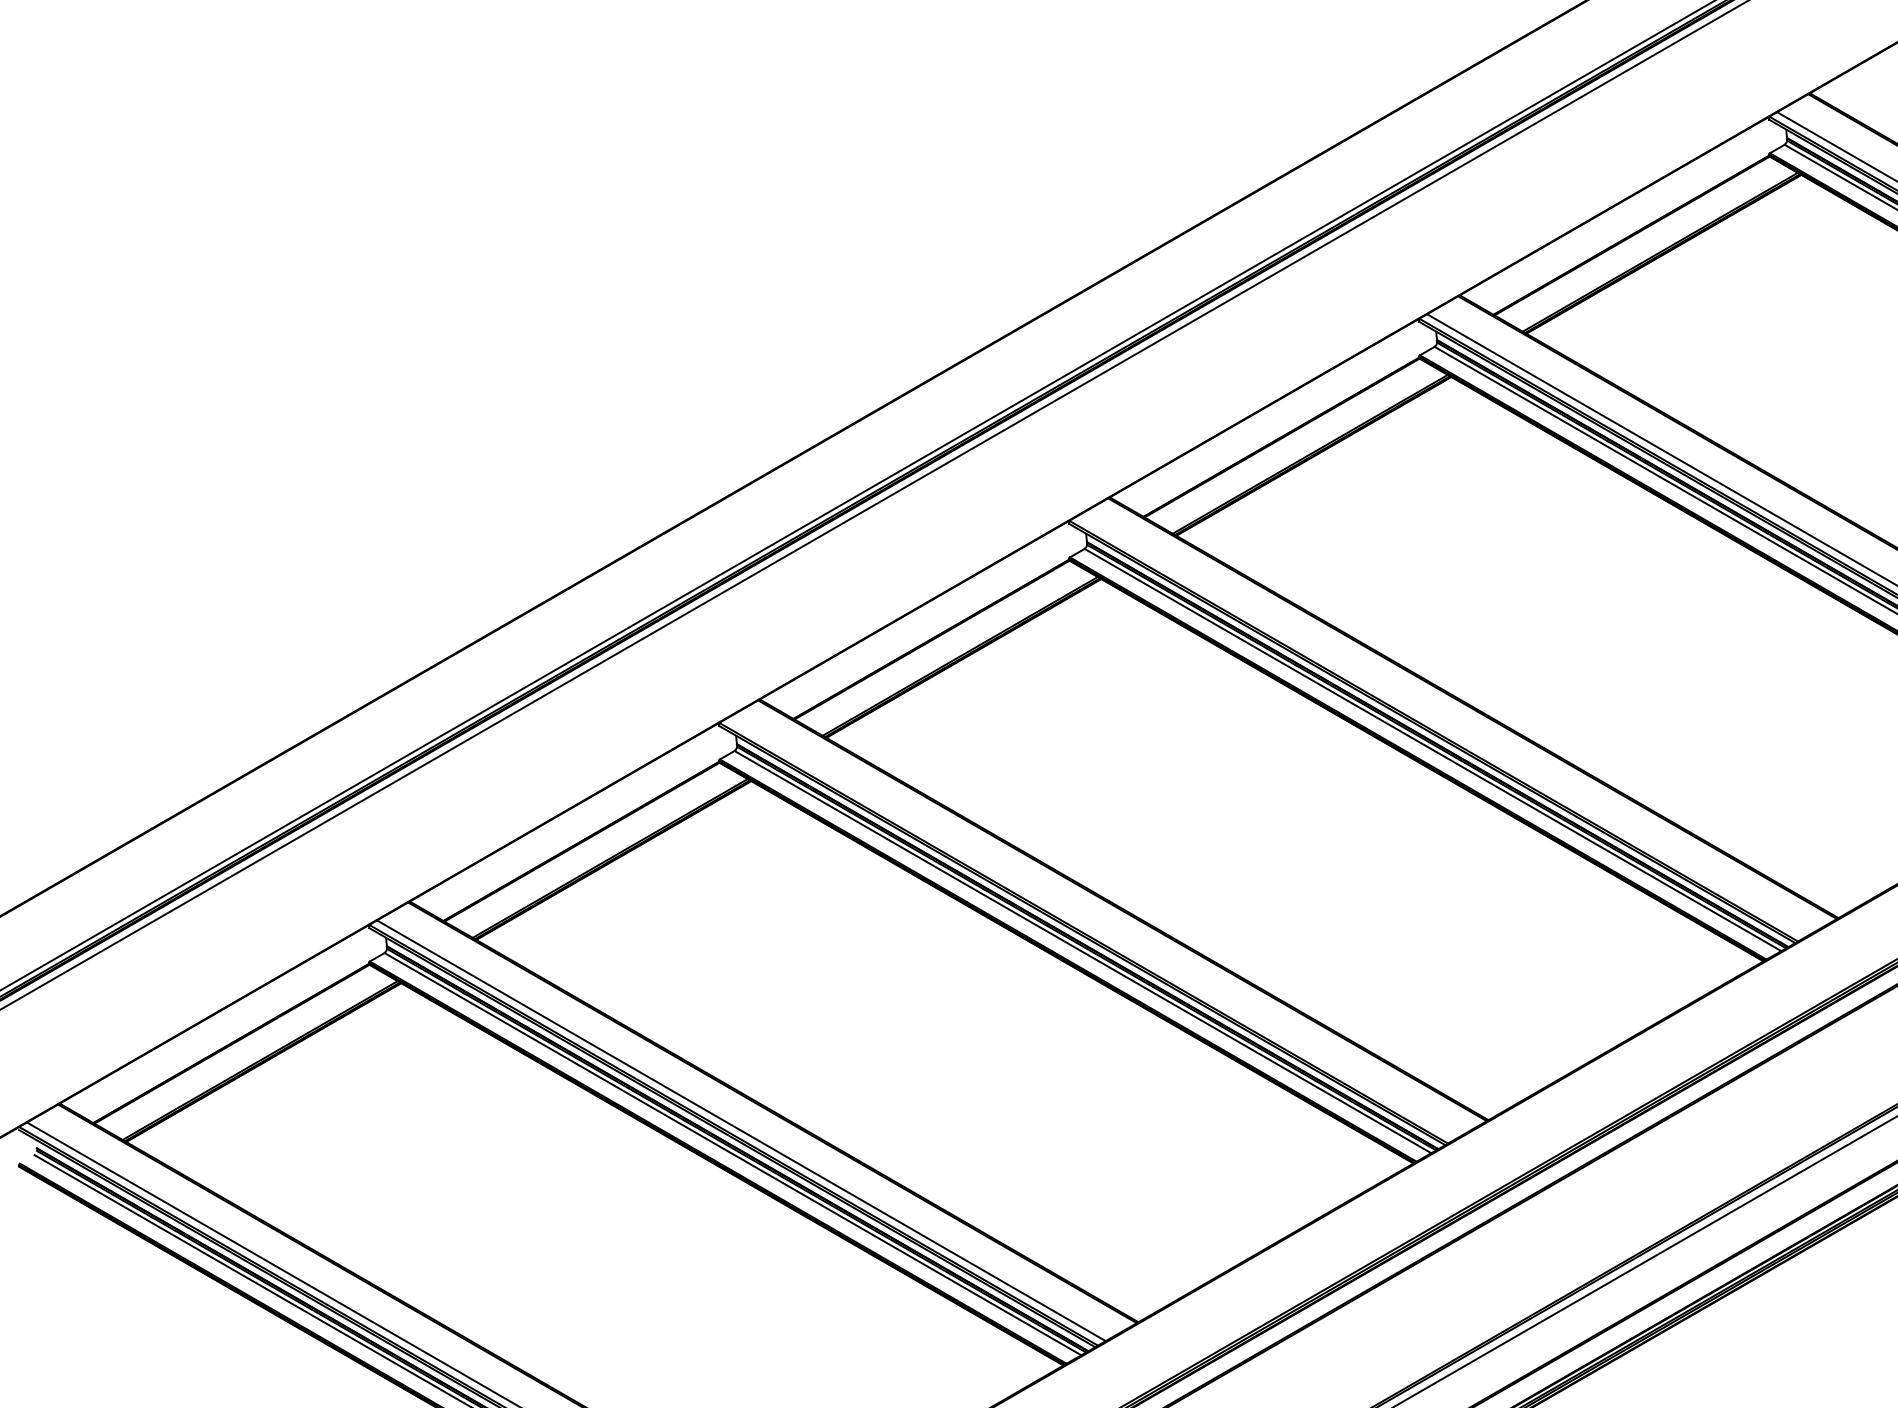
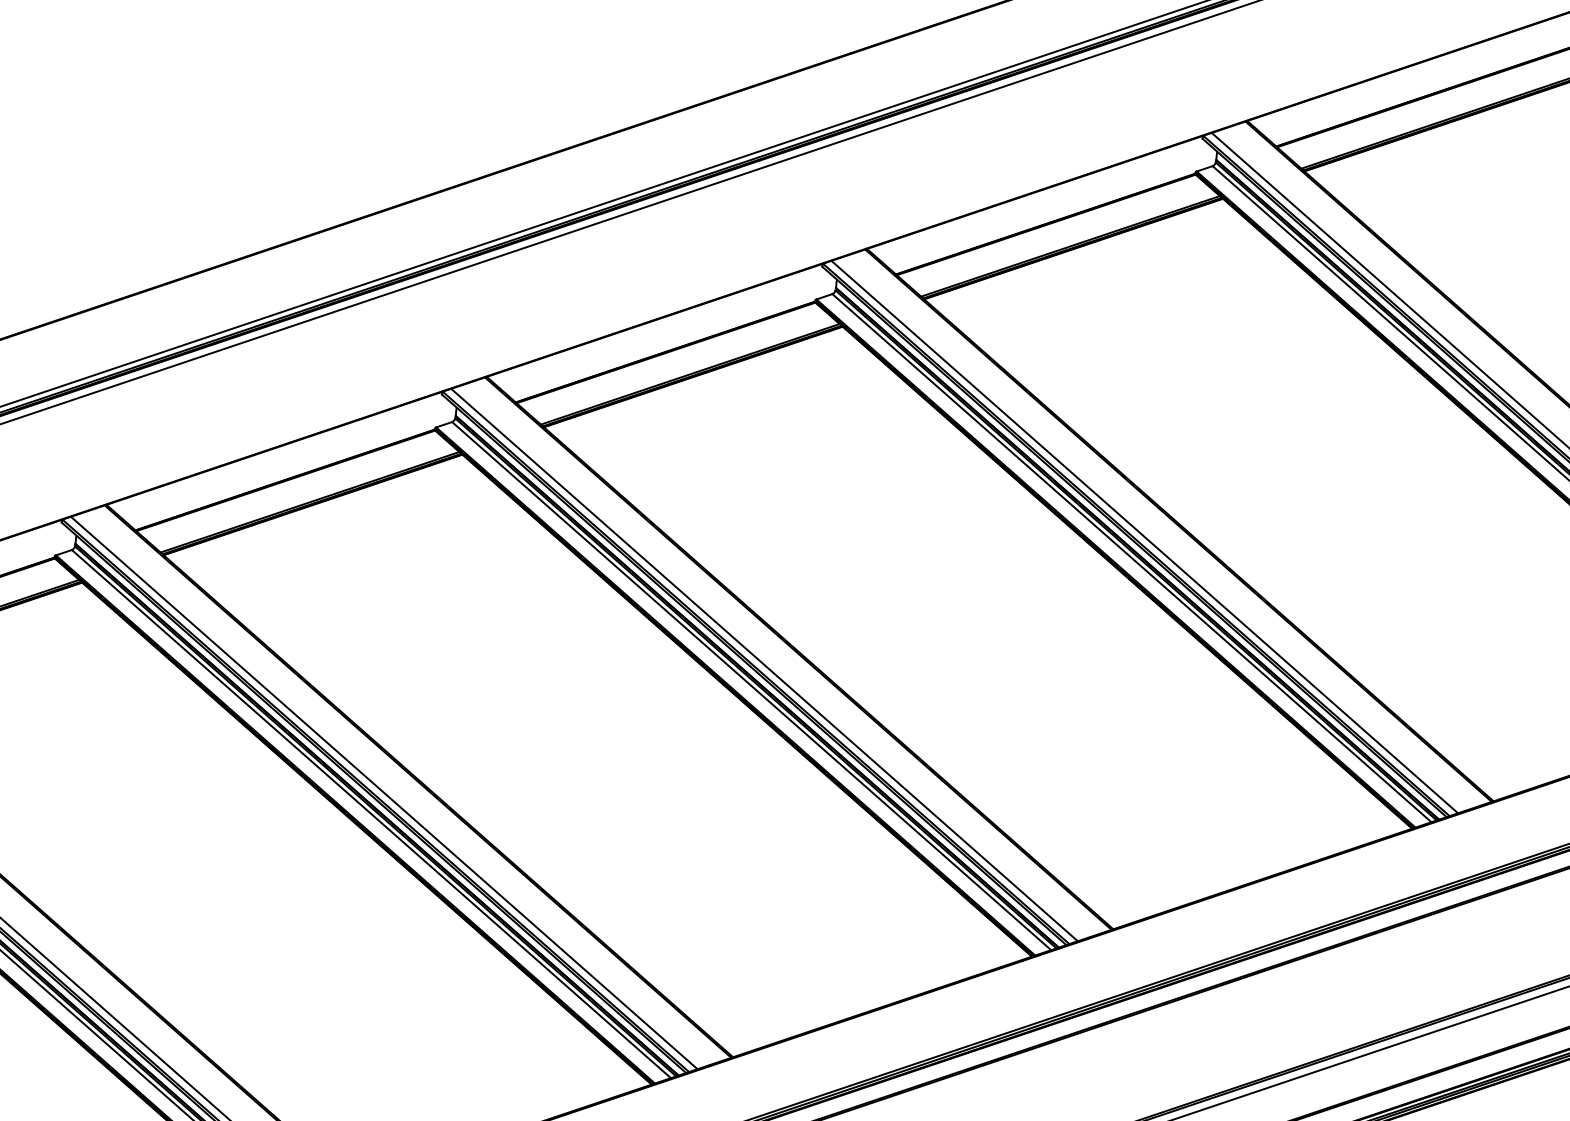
line: (1441, 726) -> (1144, 536), added
line: (1091, 928) -> (764, 664), added

